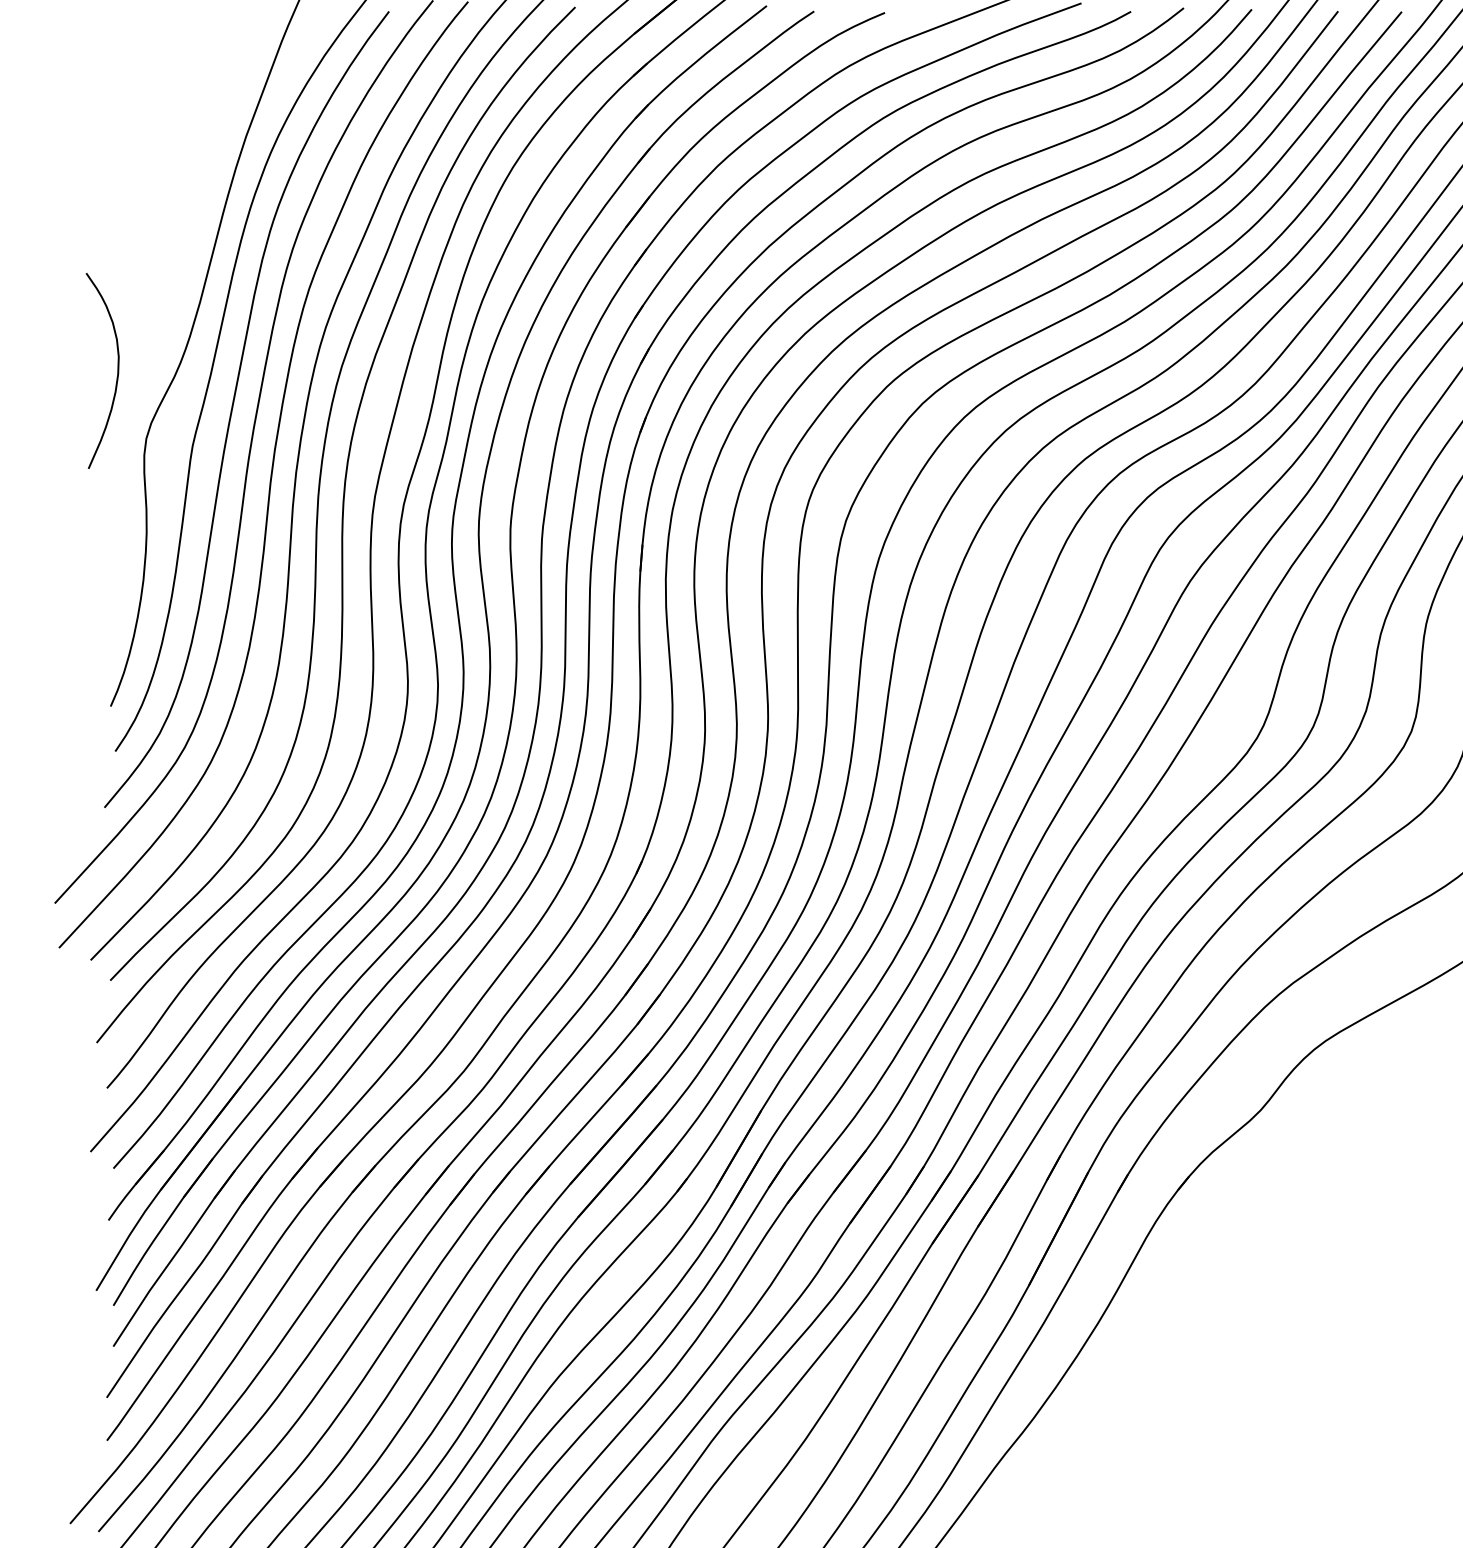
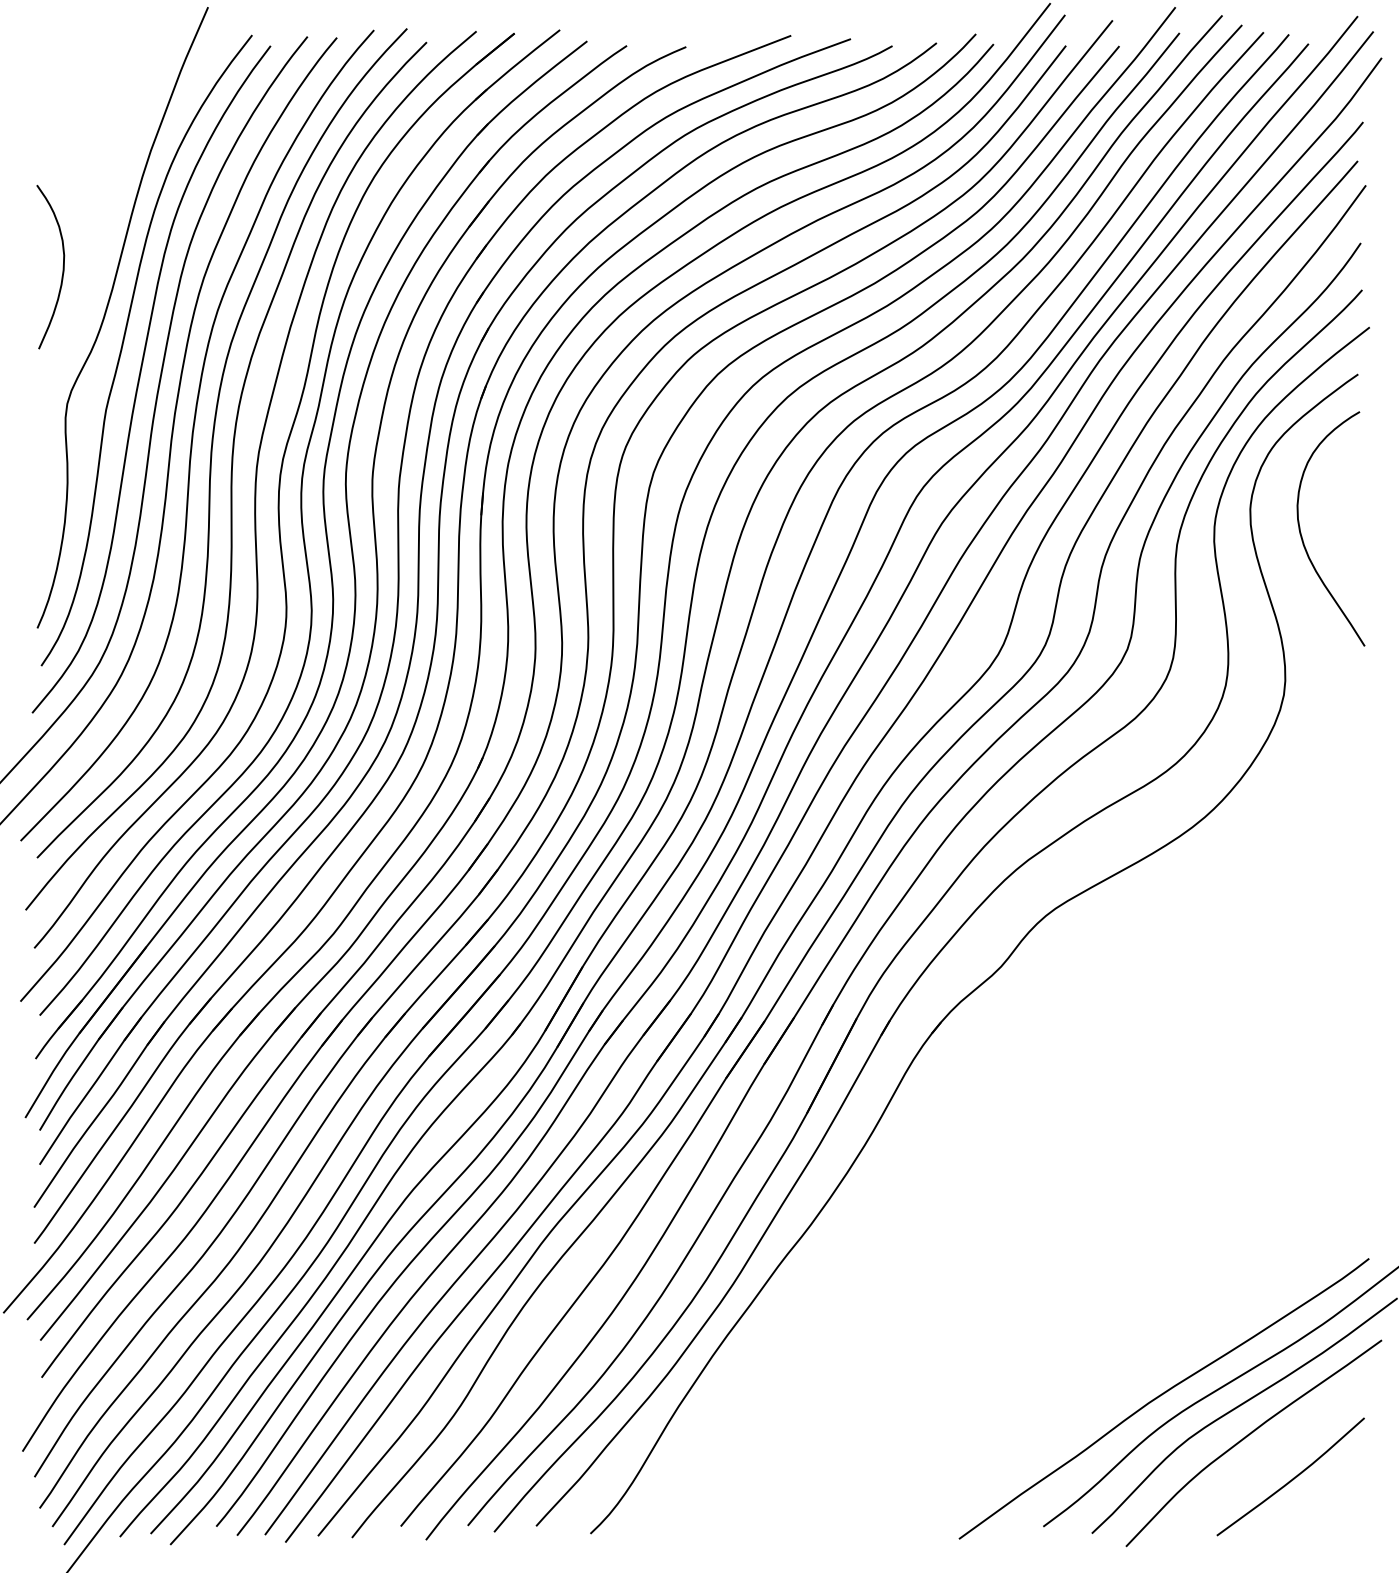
curve: (116, 371) -> (62, 267), moved

